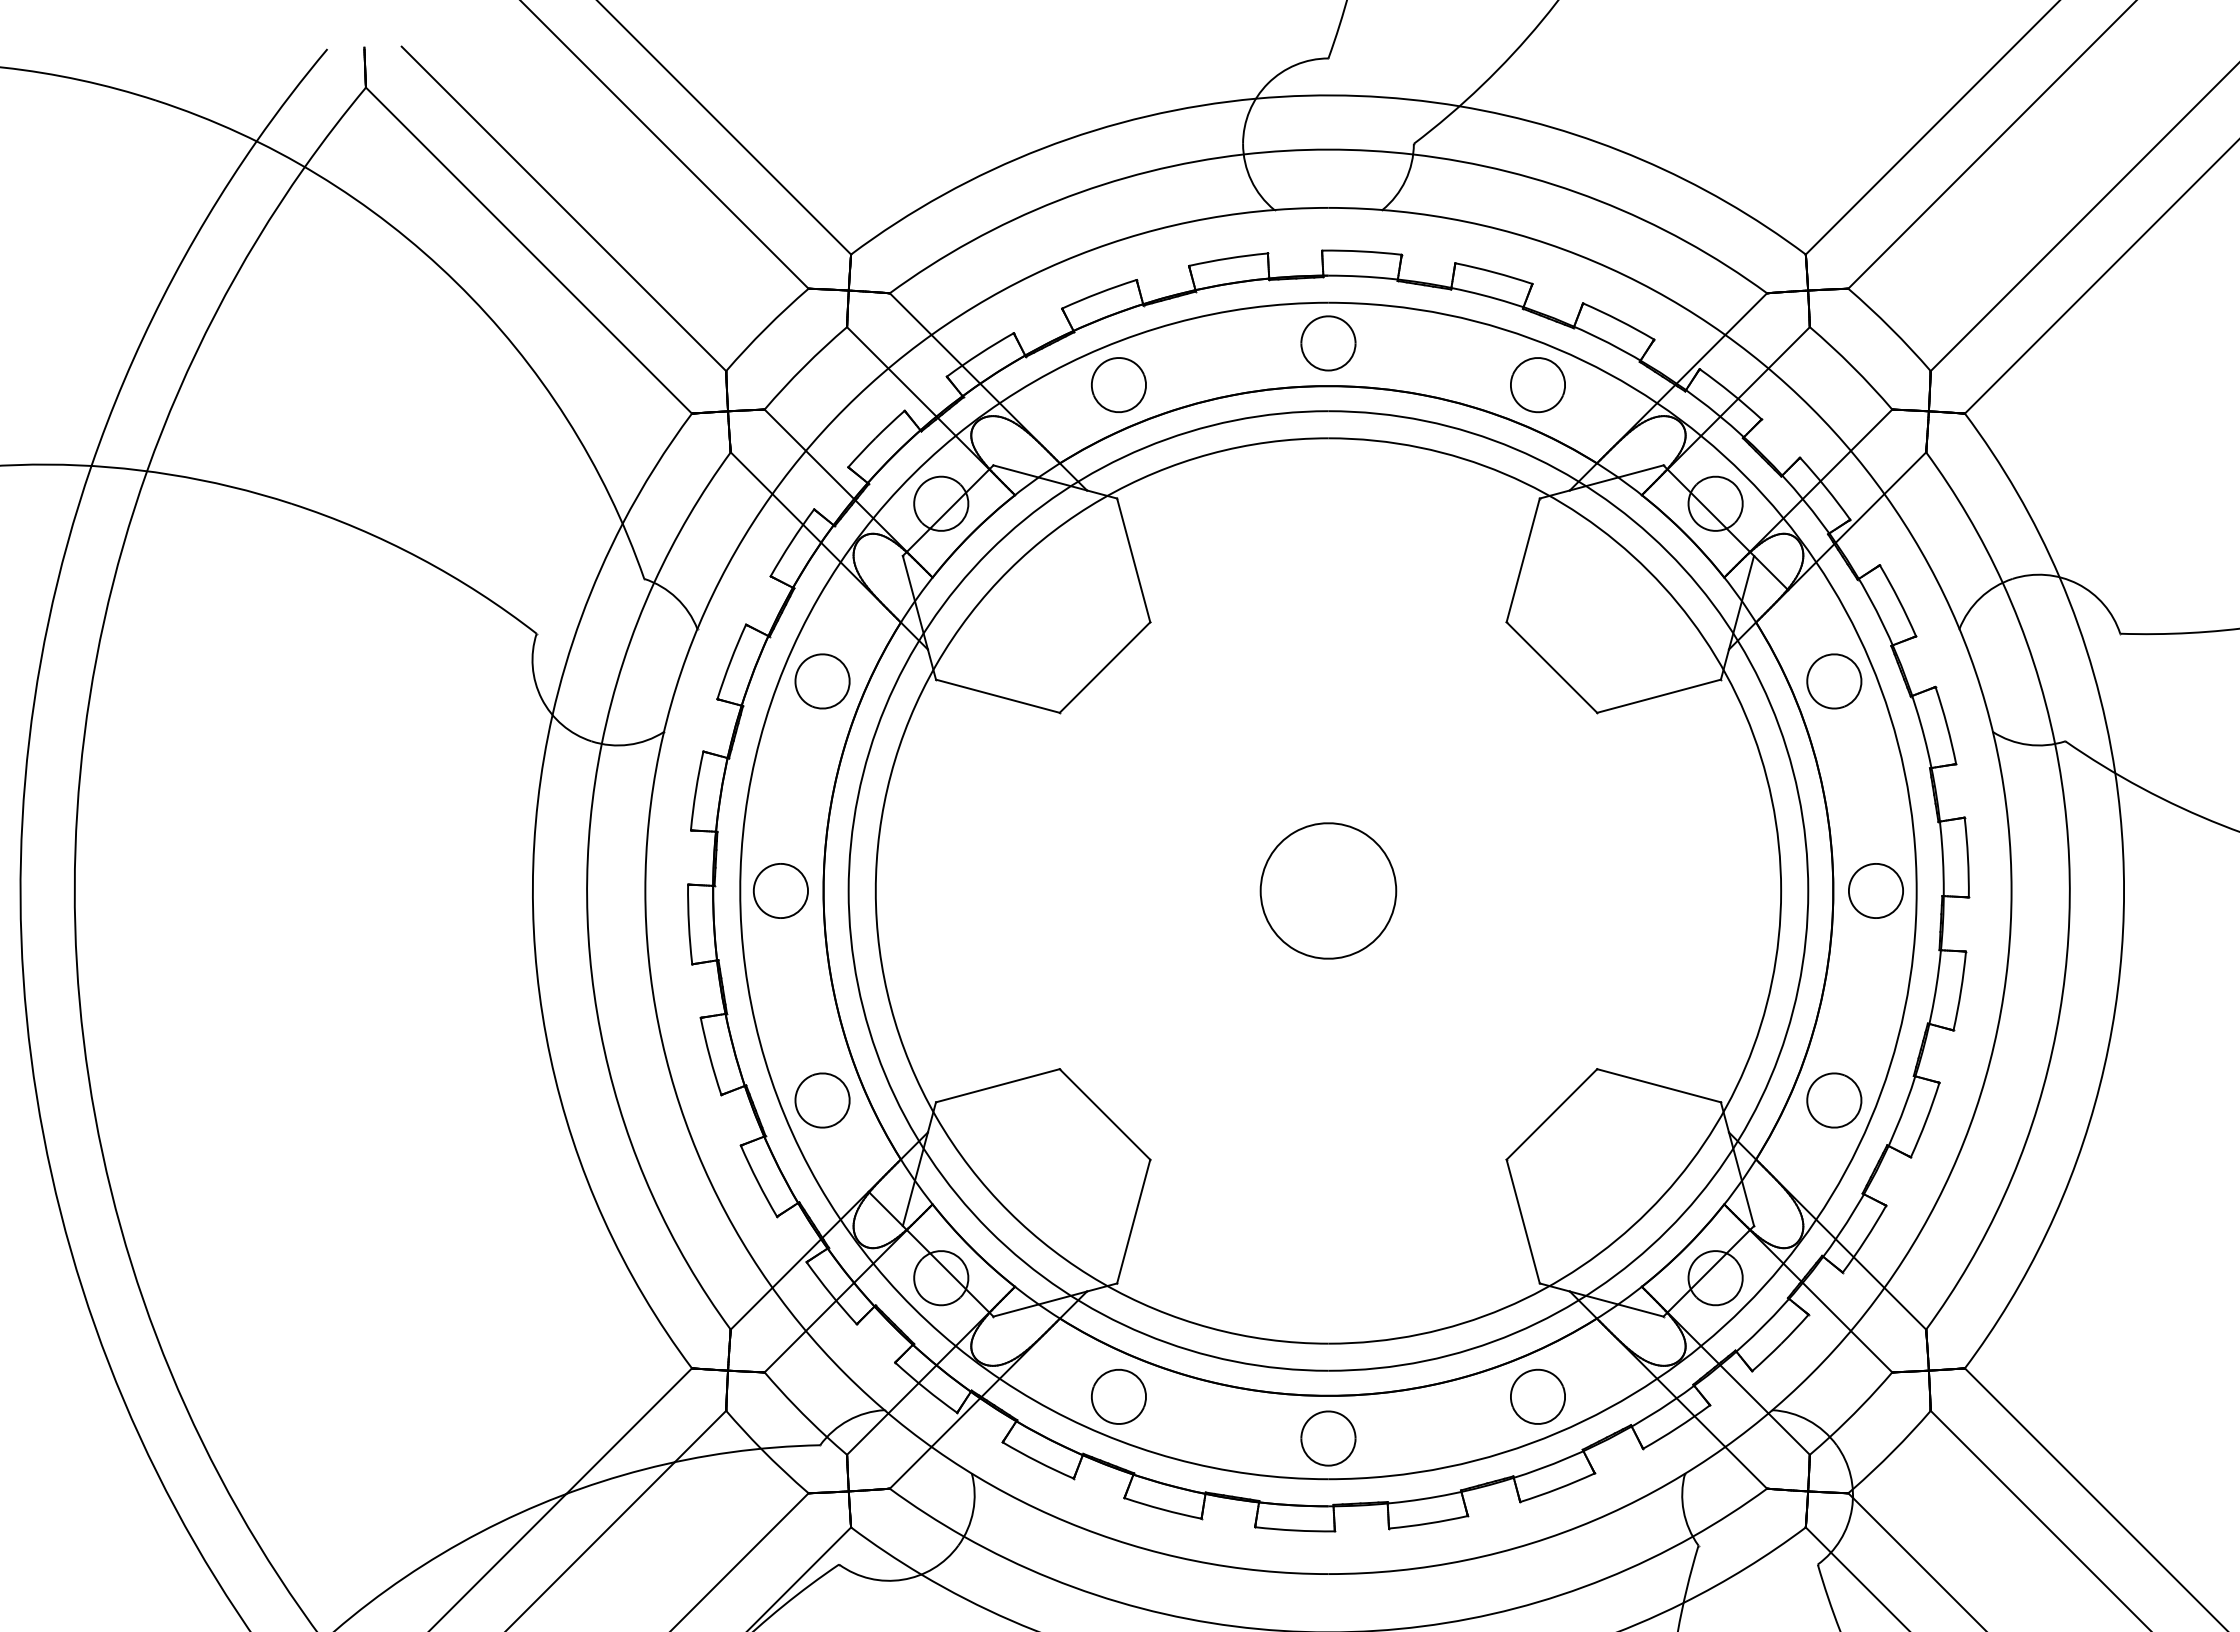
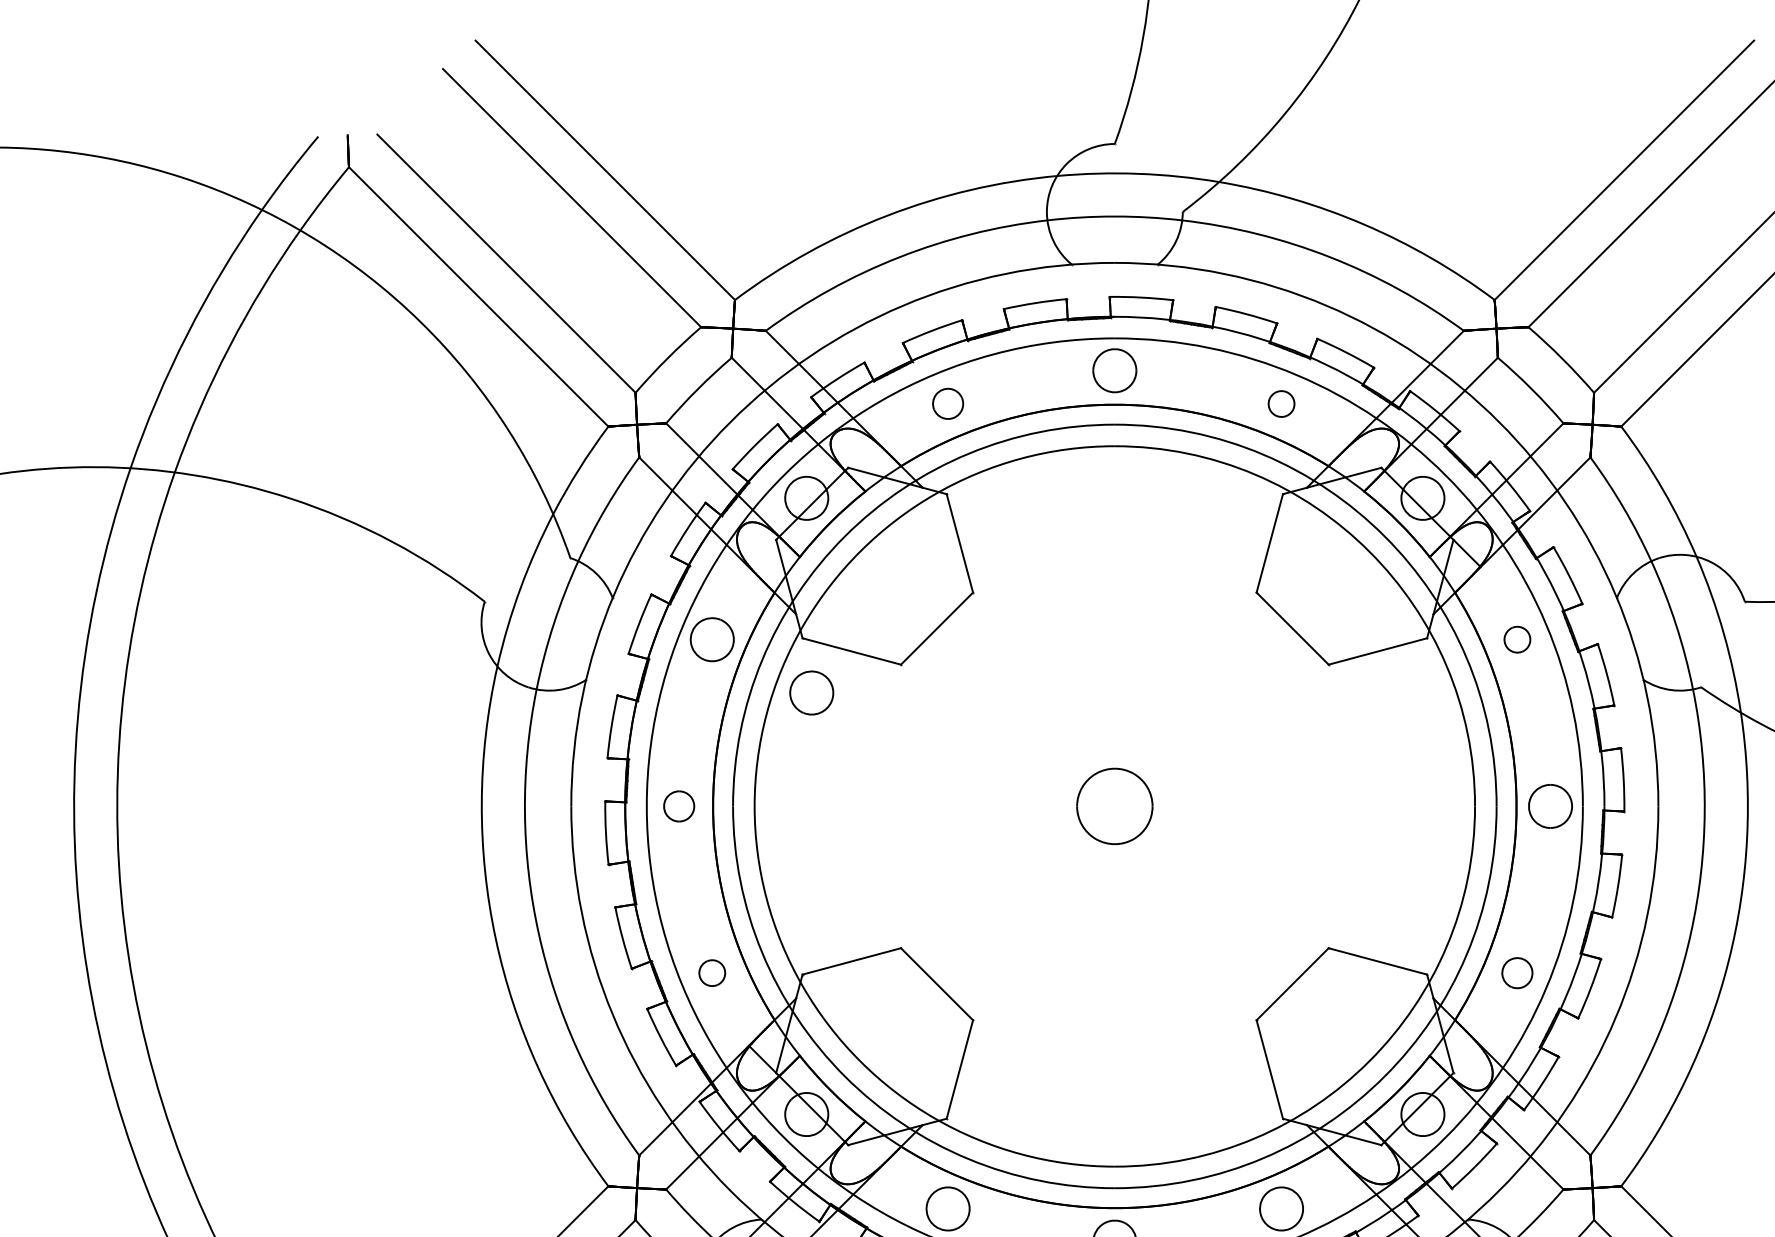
part: (1118, 384) -> (947, 403), size x0.7
part: (1537, 385) -> (1281, 404), size x0.6
part: (1834, 681) -> (1517, 639), size x0.6
part: (947, 748) -> (811, 693), added
part: (780, 890) -> (678, 806), size x0.7
part: (1328, 890) -> (1114, 806), size x0.7
part: (822, 1100) -> (712, 973), size x0.6
part: (1834, 1100) -> (1517, 973), size x0.7

